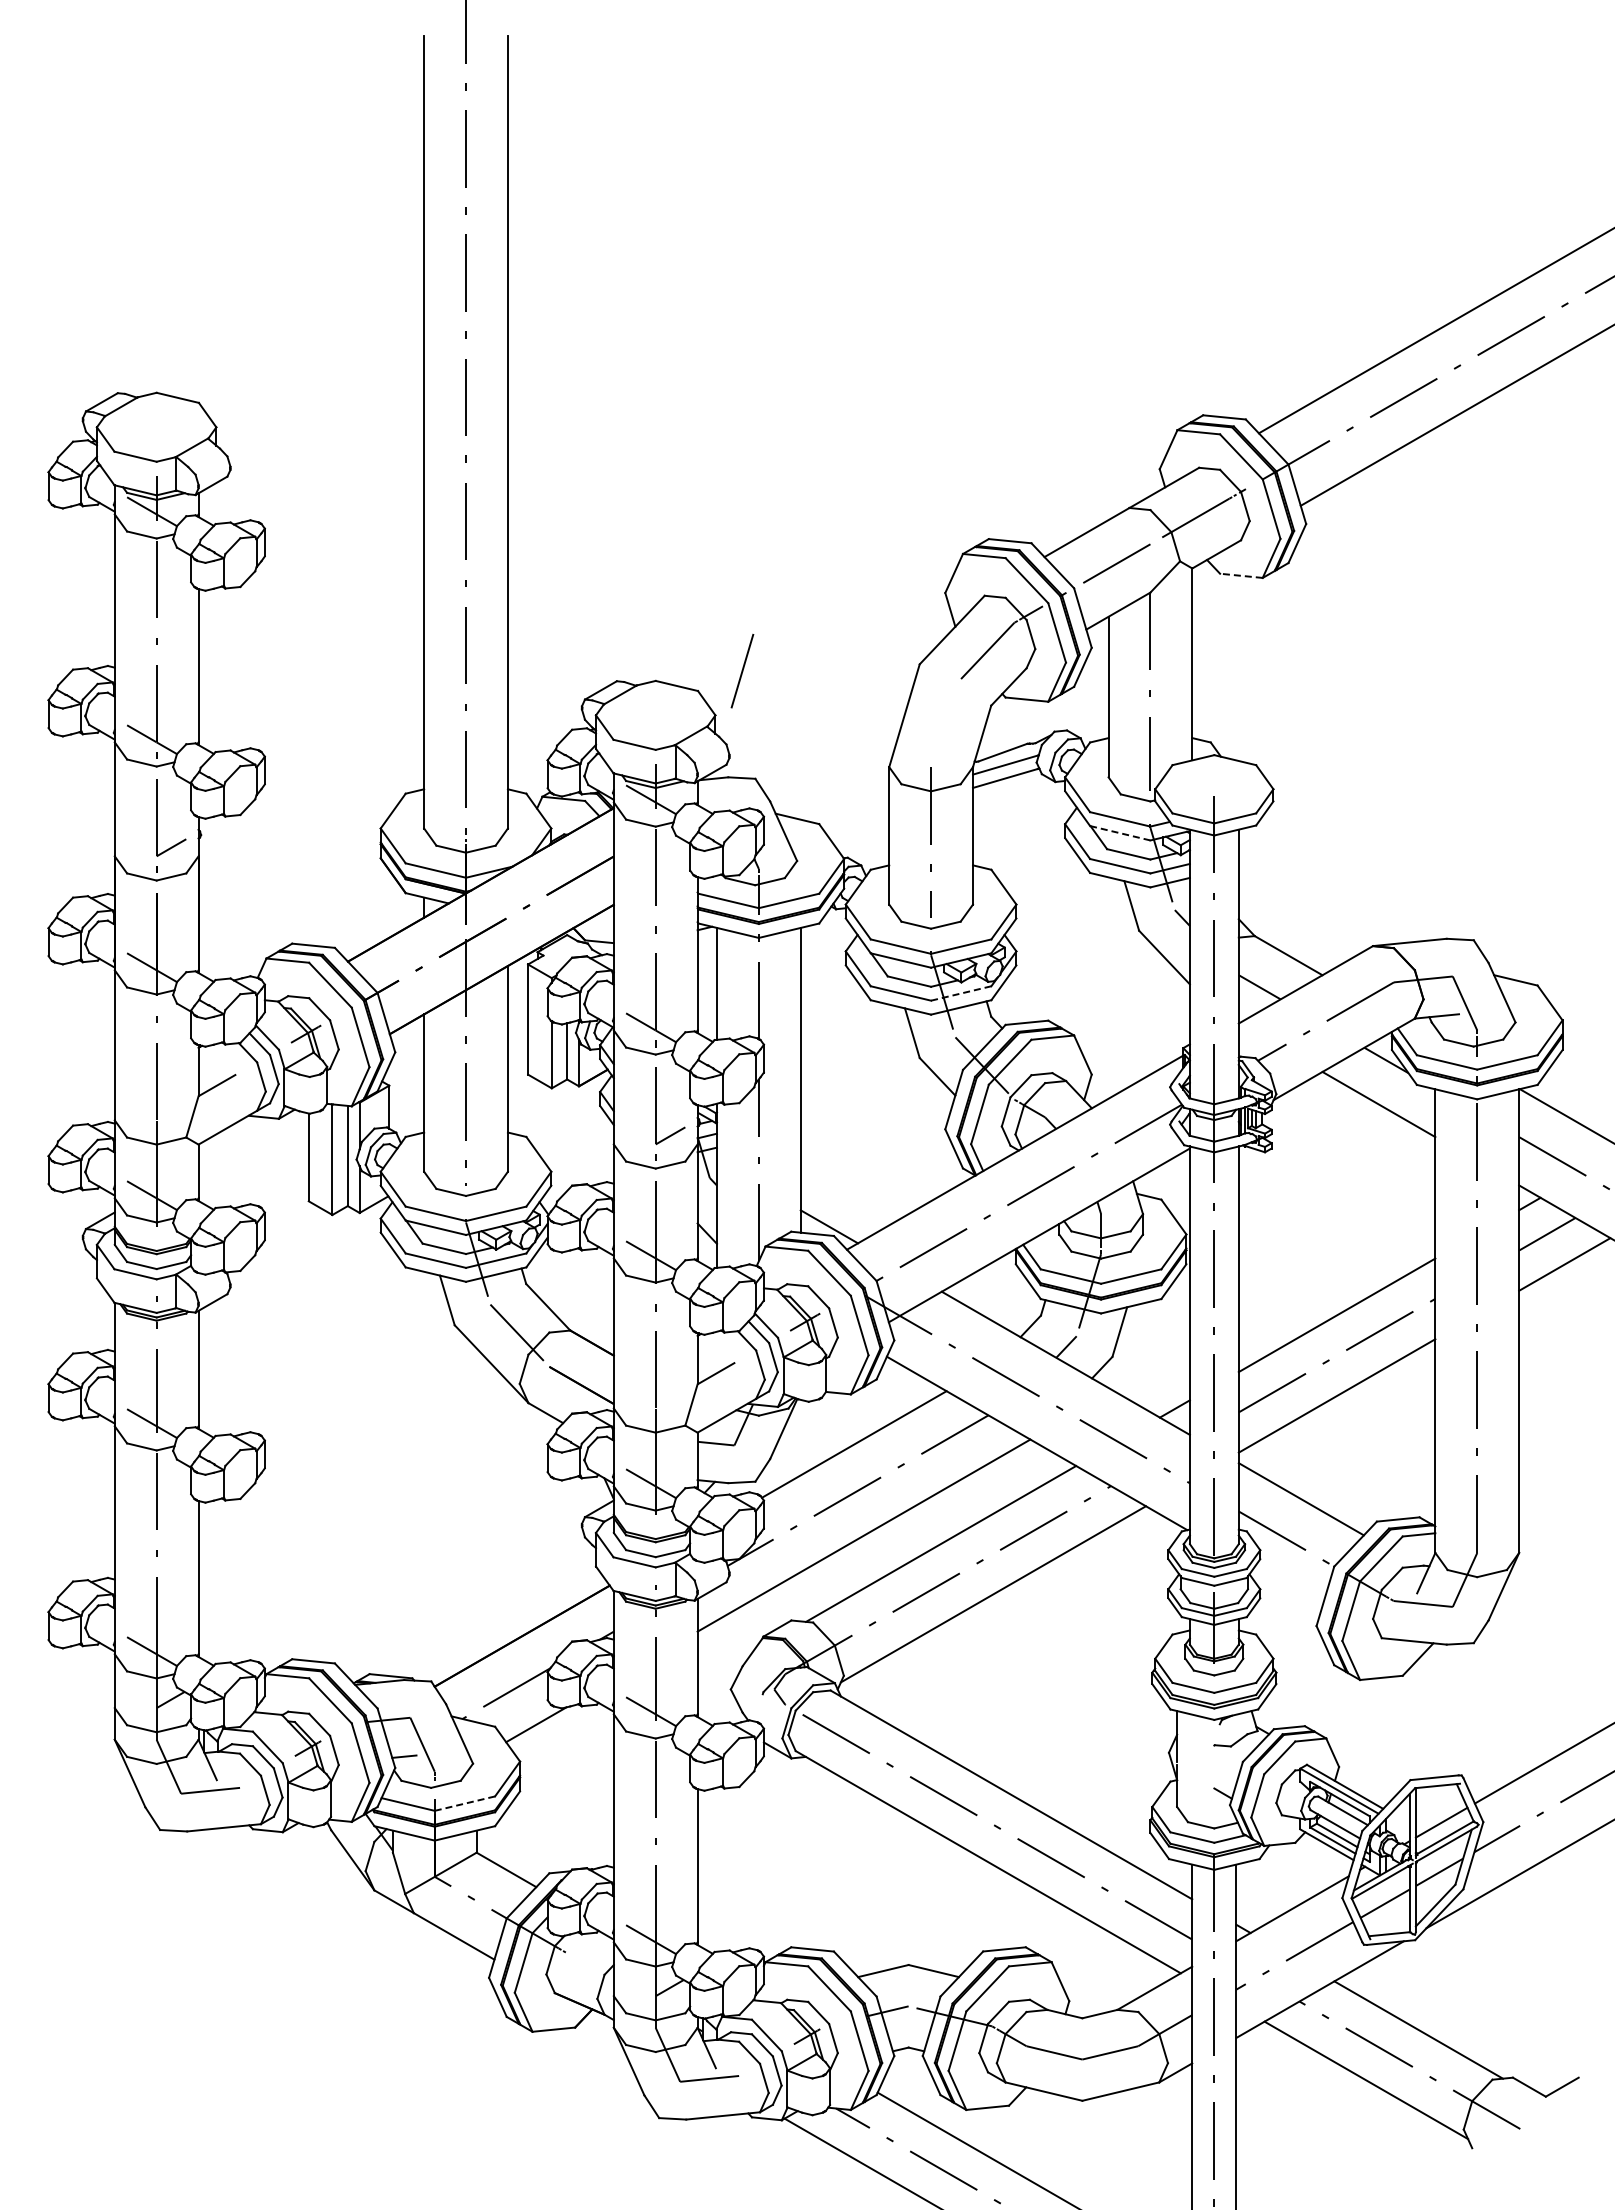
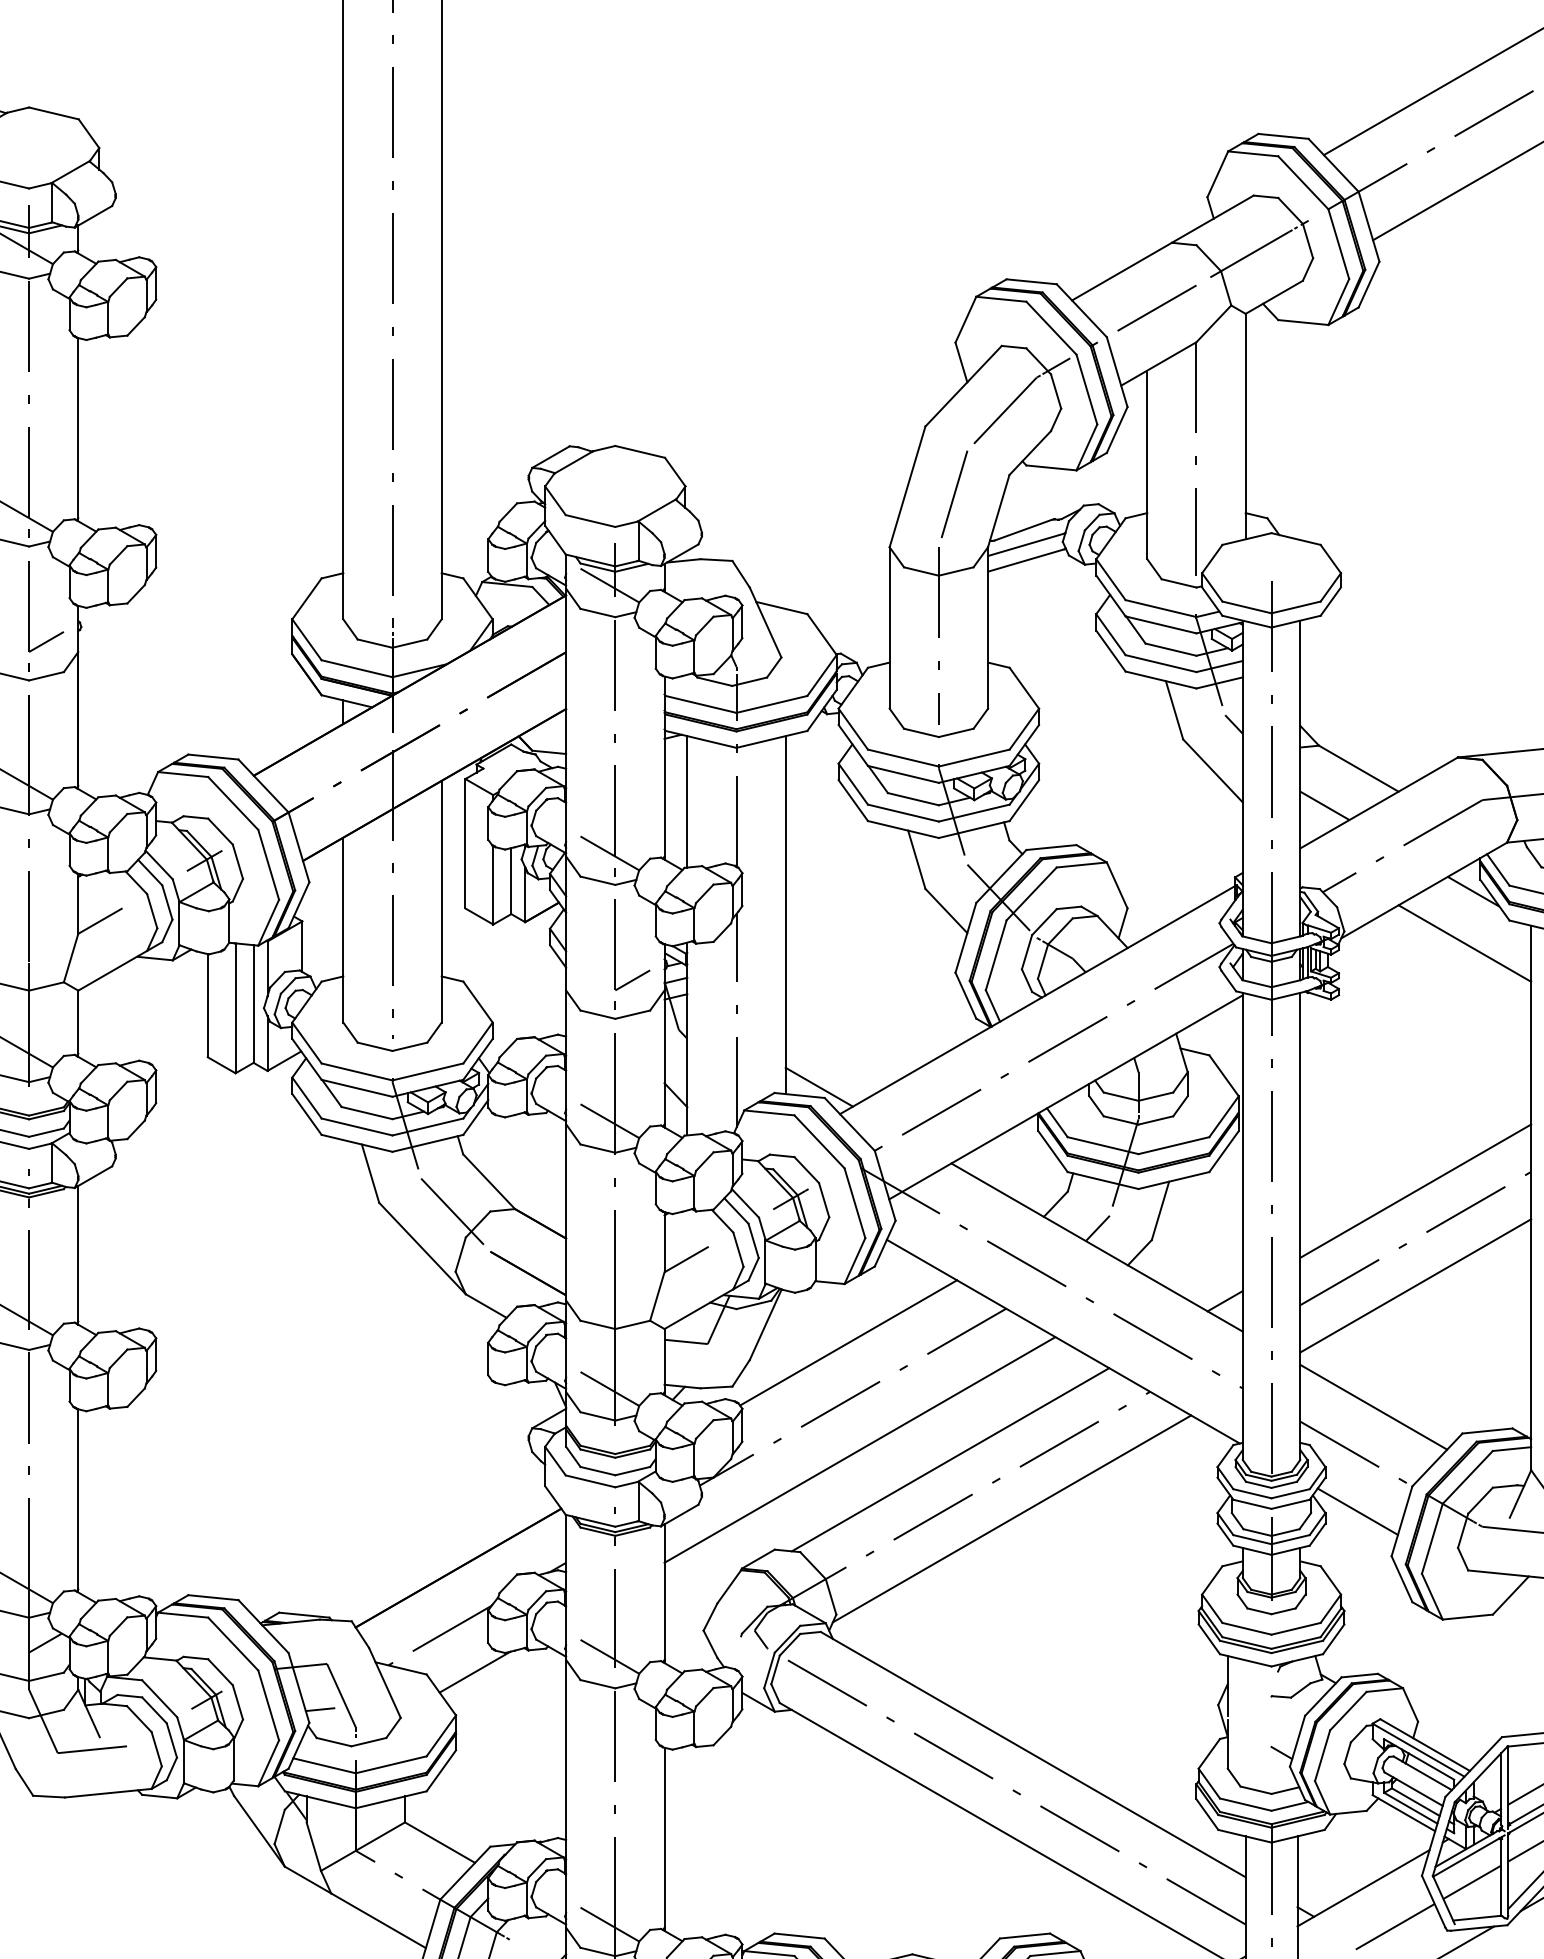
line: (1240, 575) -> (1302, 322), dashed -> solid
line: (742, 670) -> (954, 493), moved
line: (1120, 833) -> (1161, 625), dashed -> solid
line: (961, 993) -> (974, 813), dashed -> solid
line: (1287, 1587) -> (1357, 1510), added
line: (464, 1803) -> (390, 1764), dashed -> solid

